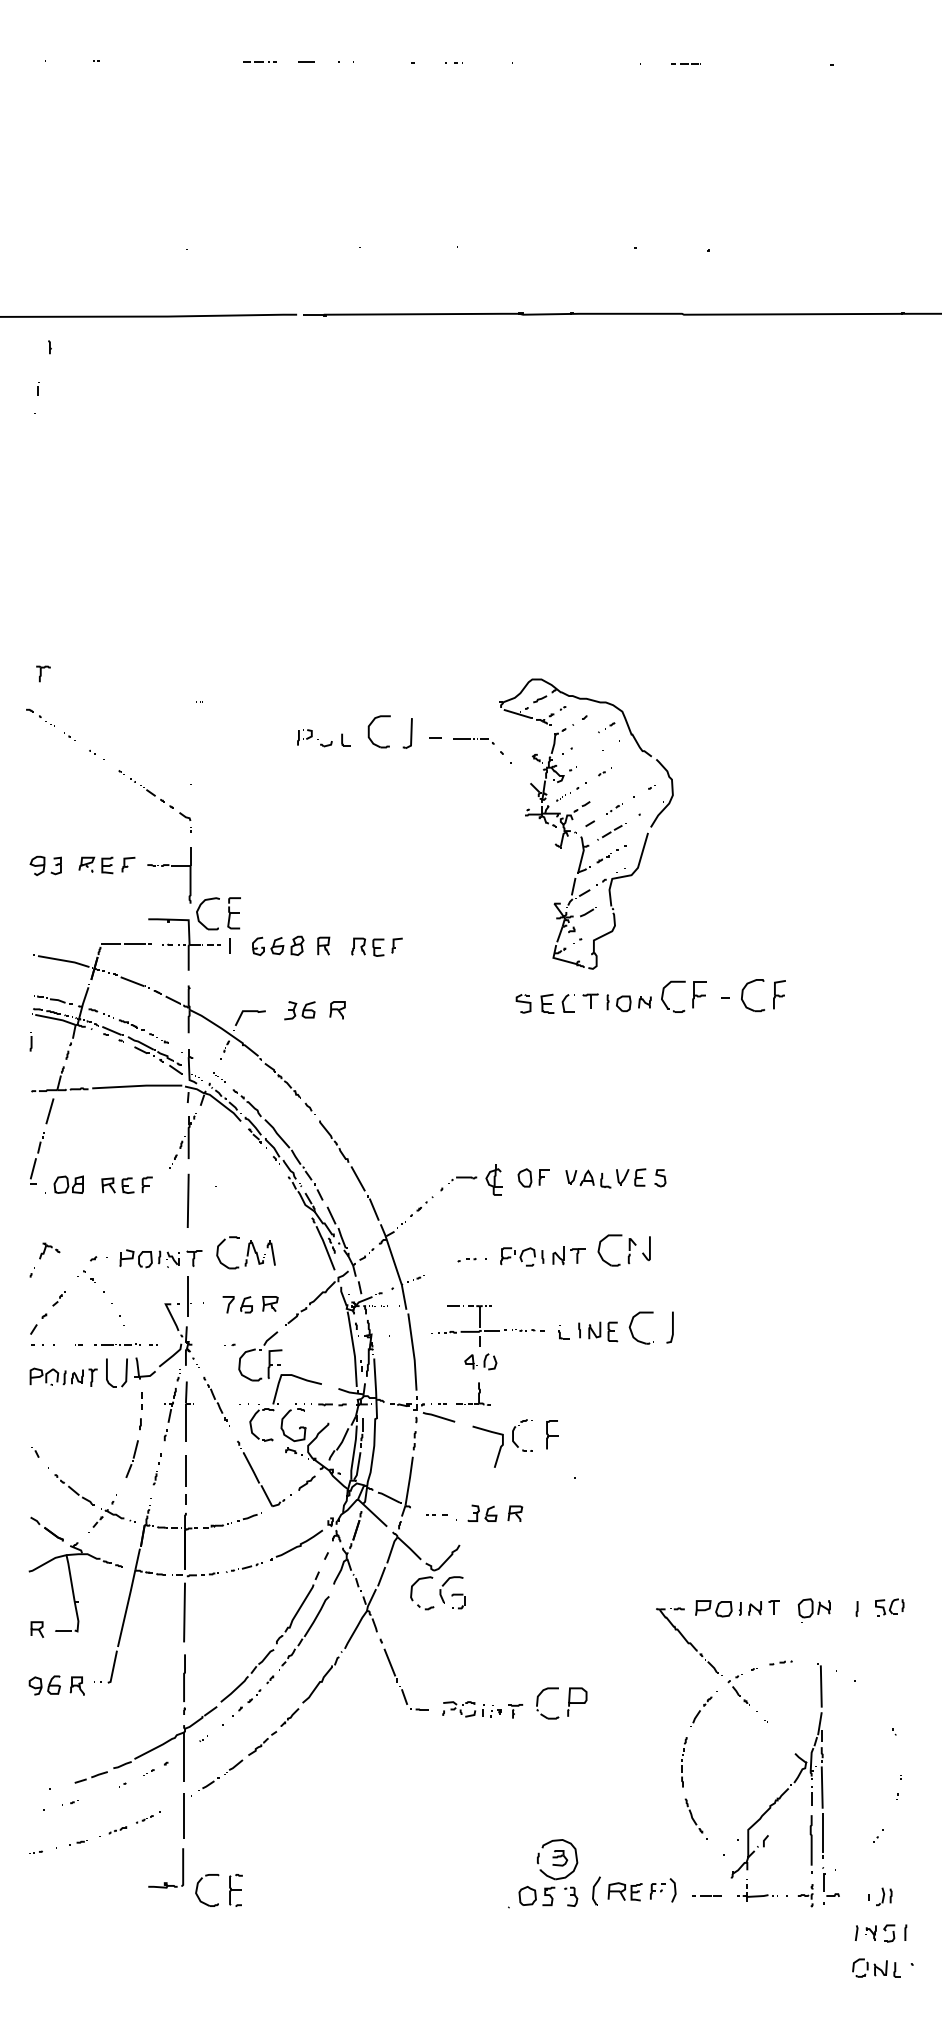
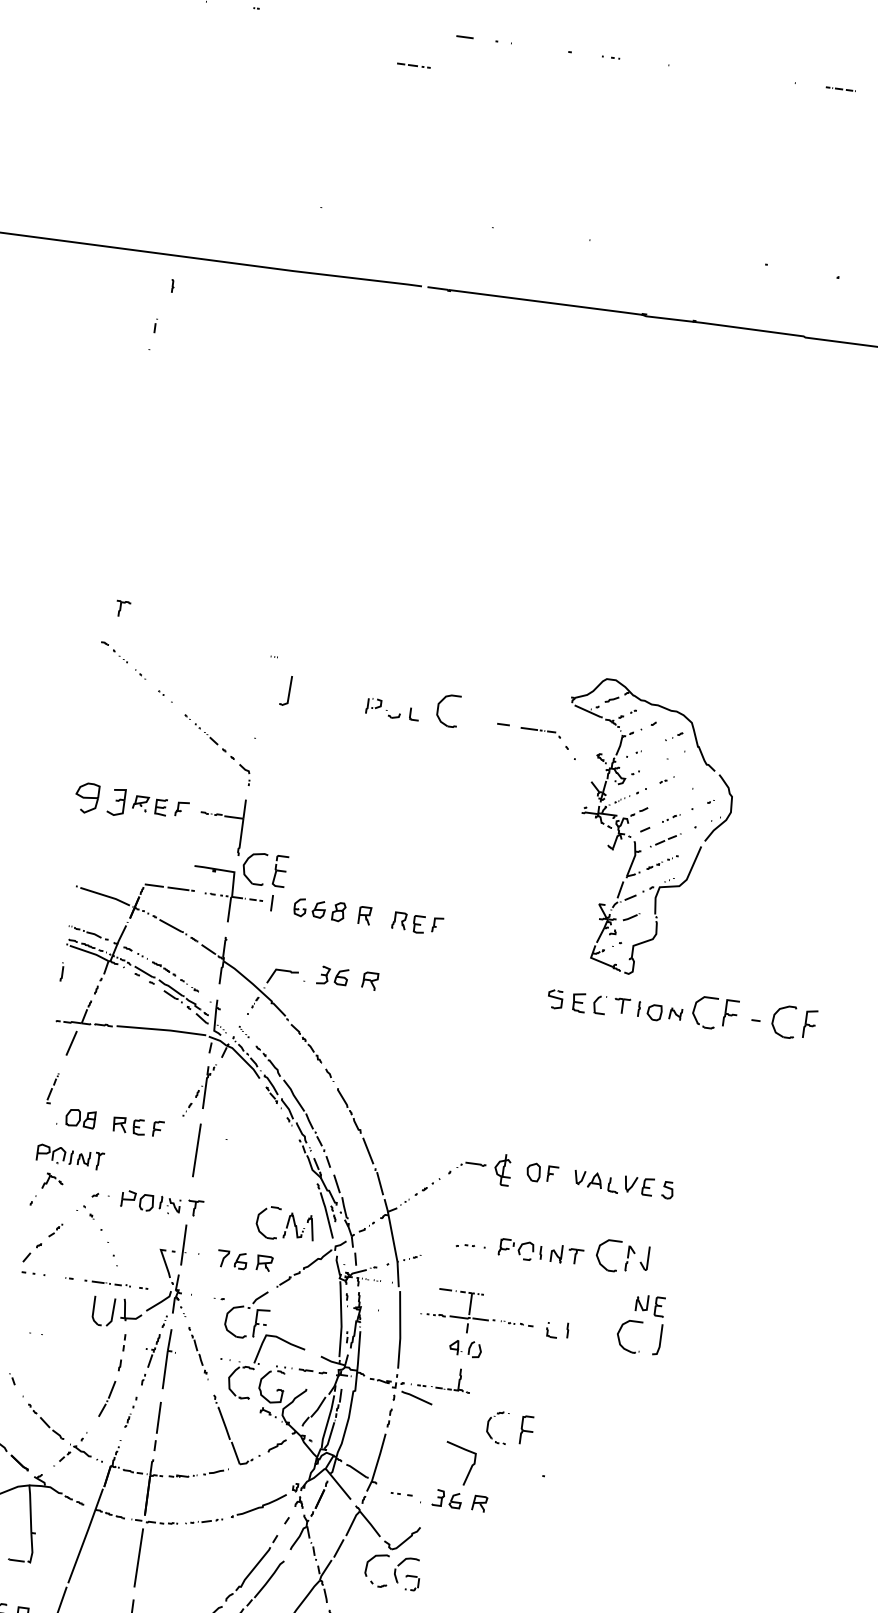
line: (259, 61) -> (413, 65), moved
part: (407, 733) -> (285, 690), moved
part: (45, 865) -> (99, 799), size x1.6
part: (37, 1158) -> (53, 1088), size x0.6
part: (245, 1252) -> (285, 1224), moved
part: (603, 1331) -> (650, 1305), moved
part: (63, 1376) -> (70, 1156), moved
curve: (499, 1447) -> (470, 1465), moved

